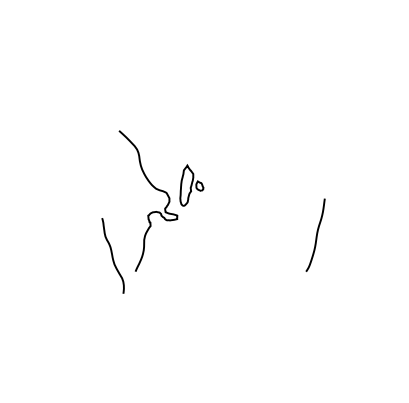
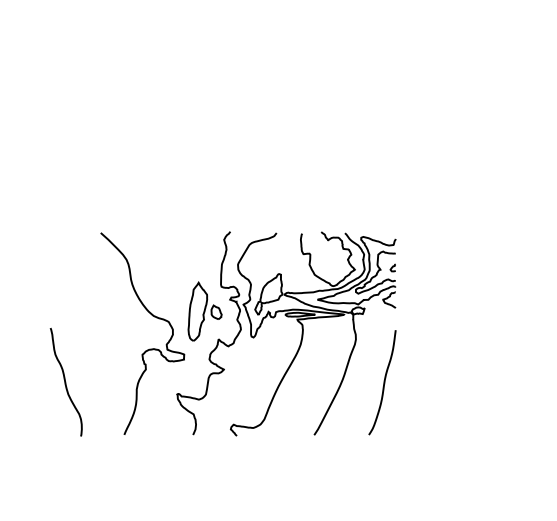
part: (258, 201) -> (300, 334), added
curve: (112, 255) -> (65, 381), moved

